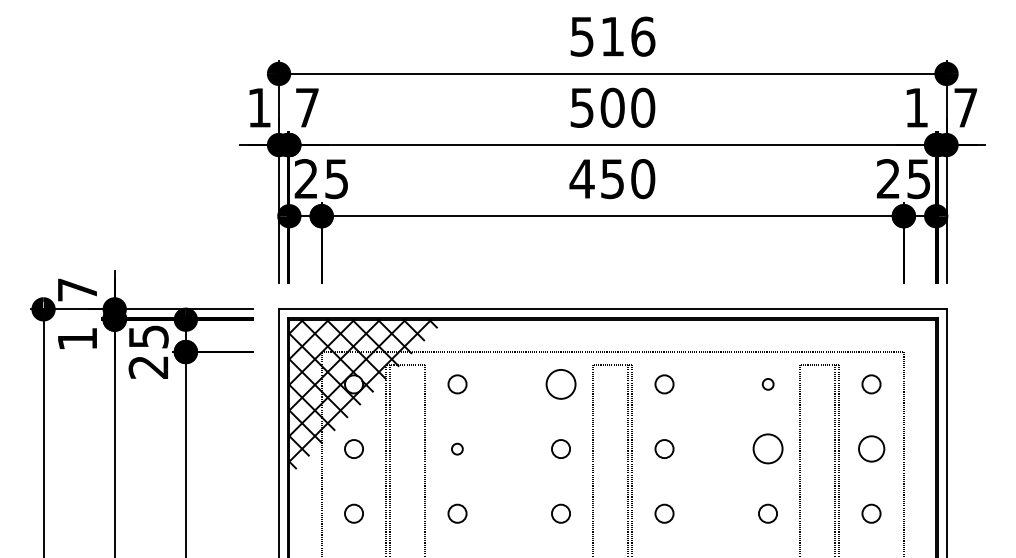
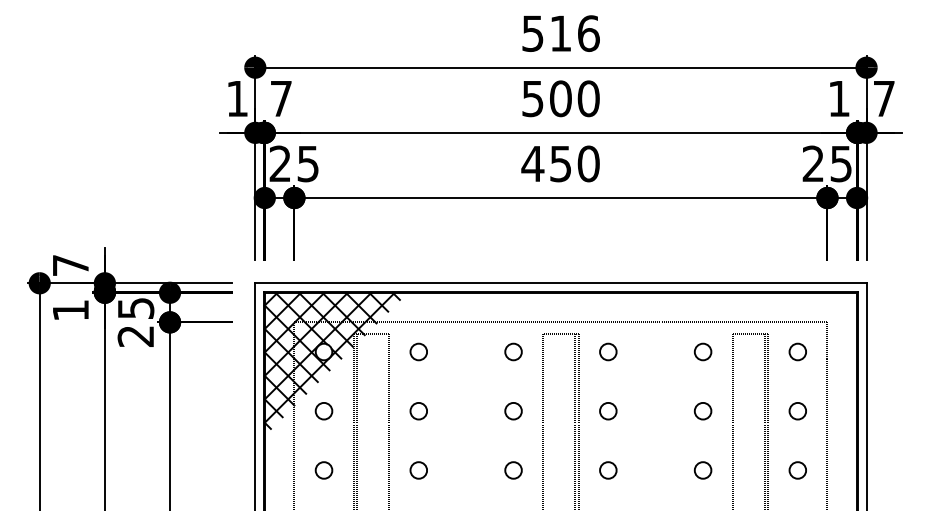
circle: (560, 383) -> (513, 351), size x0.62
circle: (768, 383) -> (703, 351), size x1.67
circle: (457, 449) -> (418, 411), size x1.67
circle: (767, 449) -> (702, 411), size x0.62
circle: (871, 449) -> (797, 411), size x0.71

